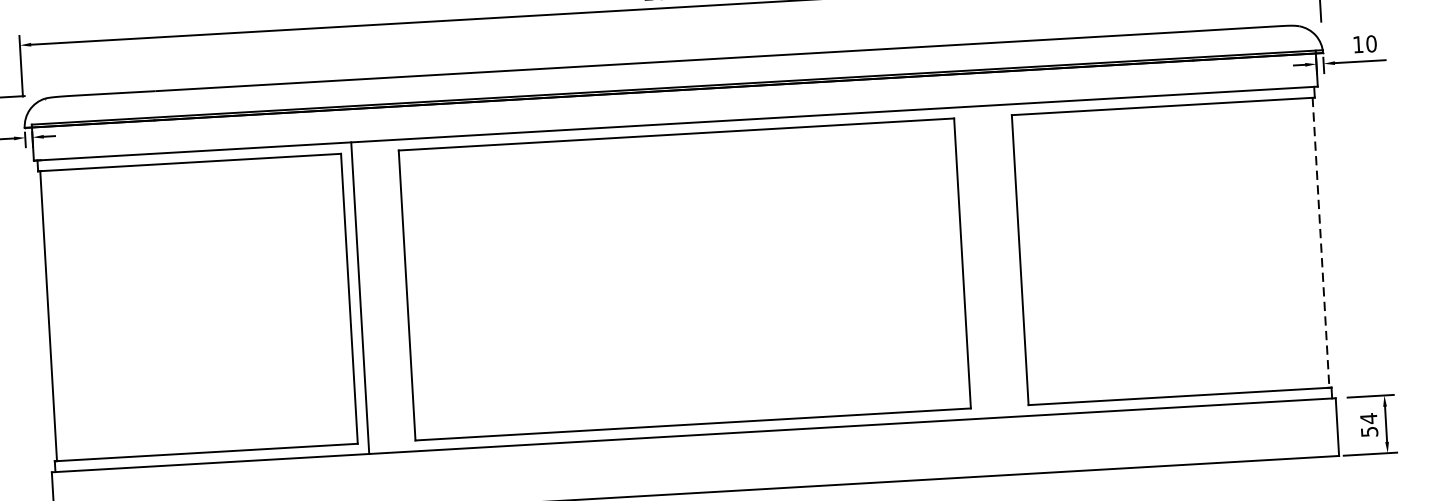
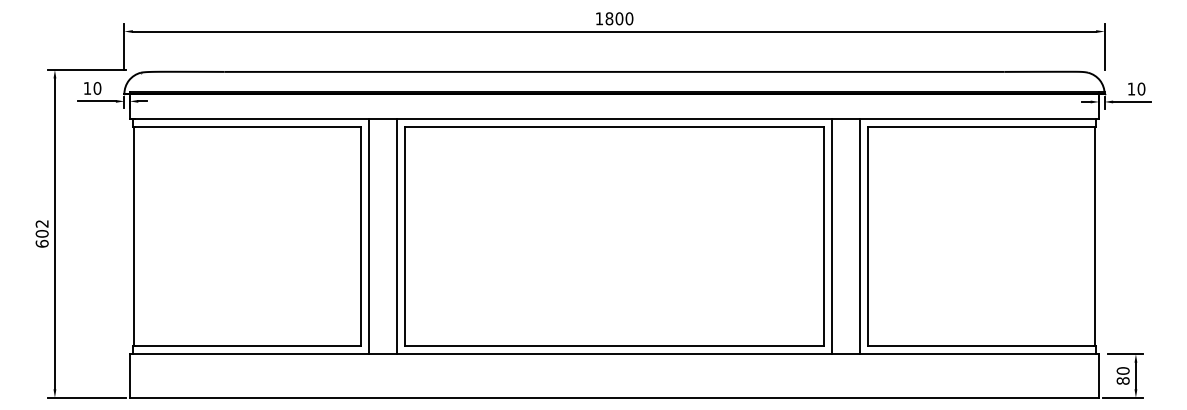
line: (1320, 244) -> (1094, 237), dashed -> solid
line: (1009, 260) -> (859, 236), added
line: (973, 262) -> (832, 236), added
line: (396, 296) -> (396, 236), added
text: (1368, 424) -> (1122, 375), 54 -> 80

